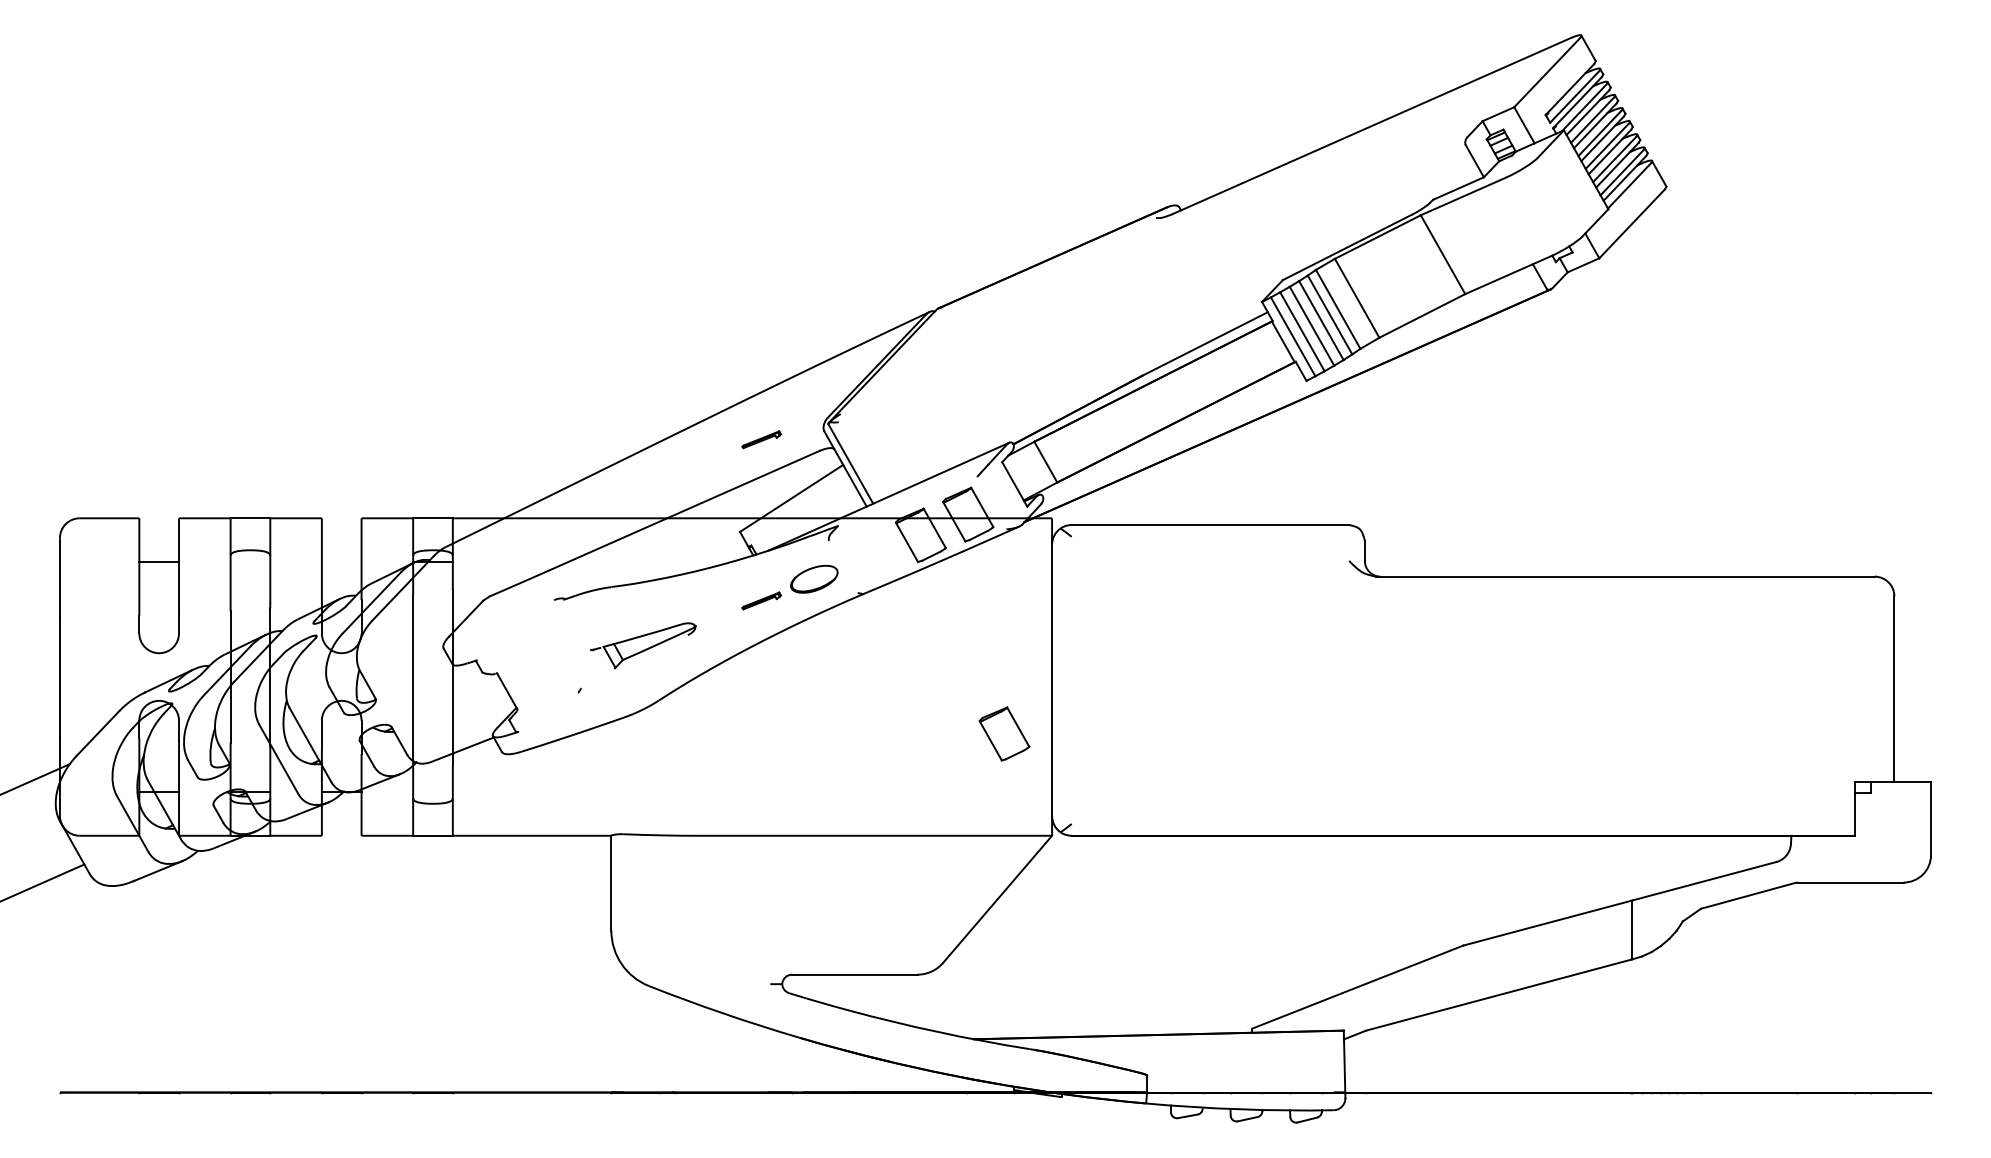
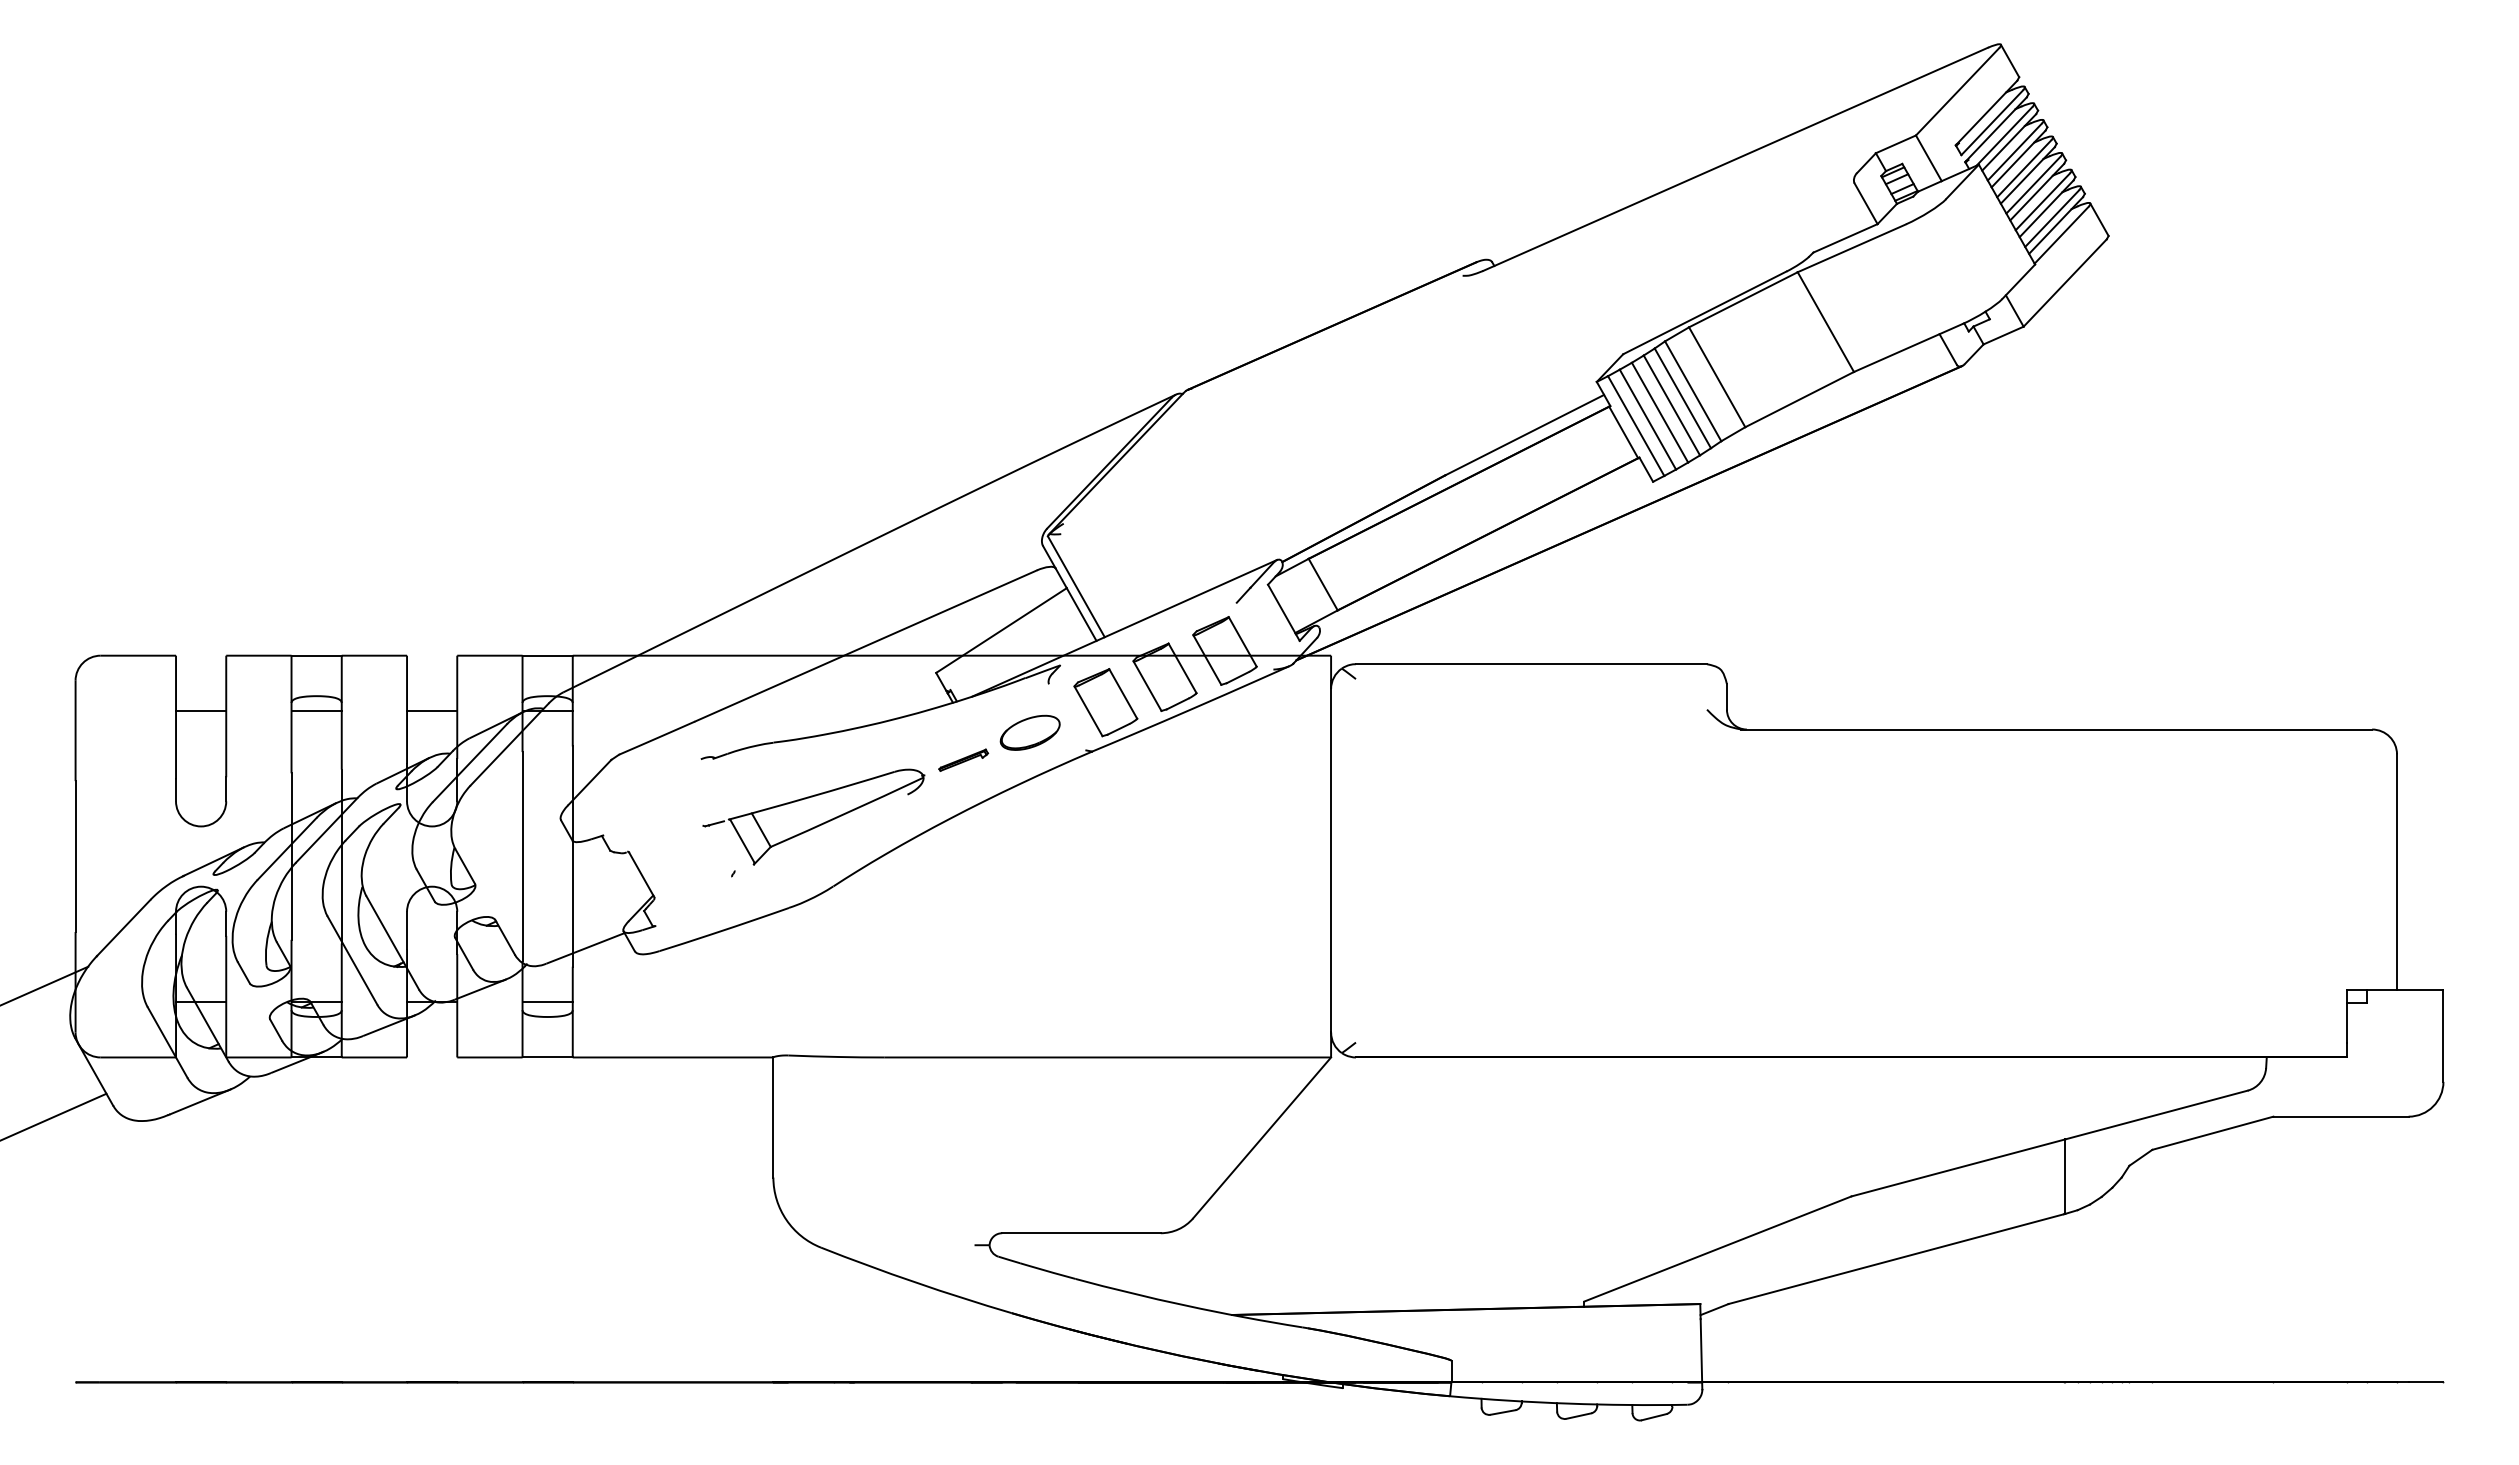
part: (761, 439) -> (963, 555), removed
line: (250, 561) -> (316, 710), added
line: (341, 561) -> (431, 710), added
part: (643, 645) -> (813, 816), size x1.67
part: (1004, 733) -> (1105, 702), moved
line: (432, 792) -> (547, 1002), added

